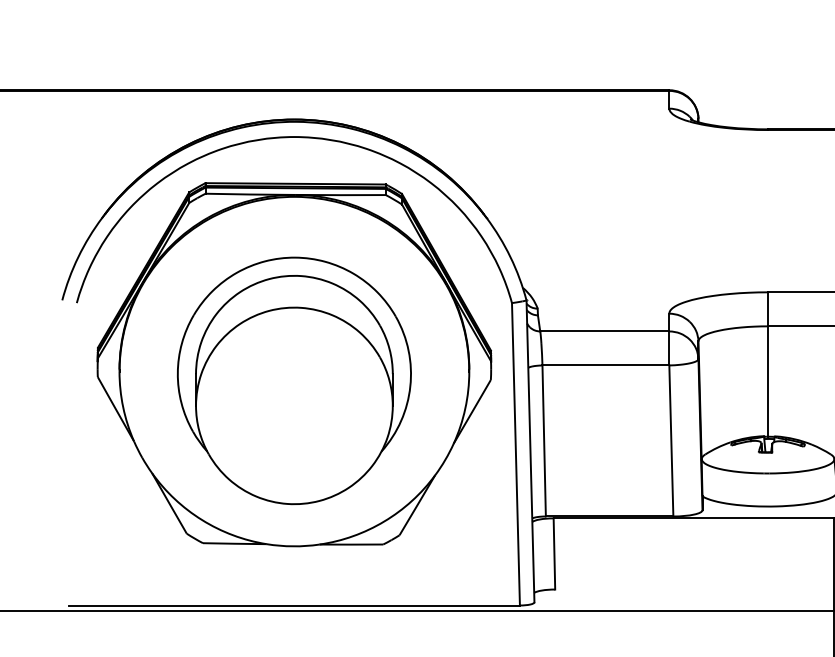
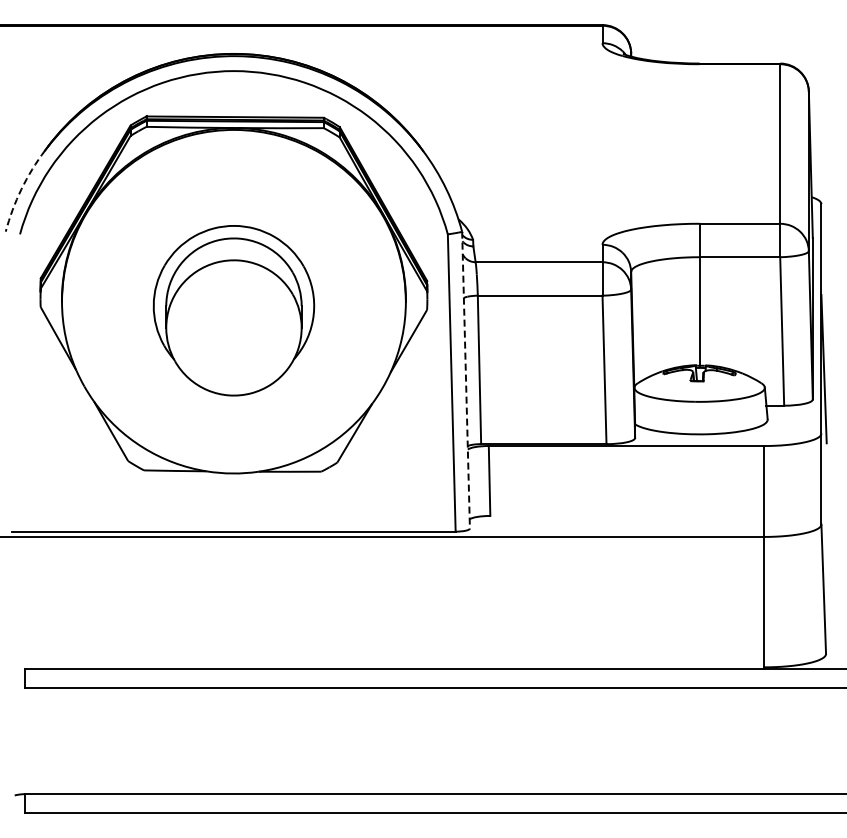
arc: (78, 257) -> (21, 189), solid -> dashed
part: (293, 380) -> (233, 310), size x0.7
line: (530, 451) -> (466, 380), solid -> dashed

